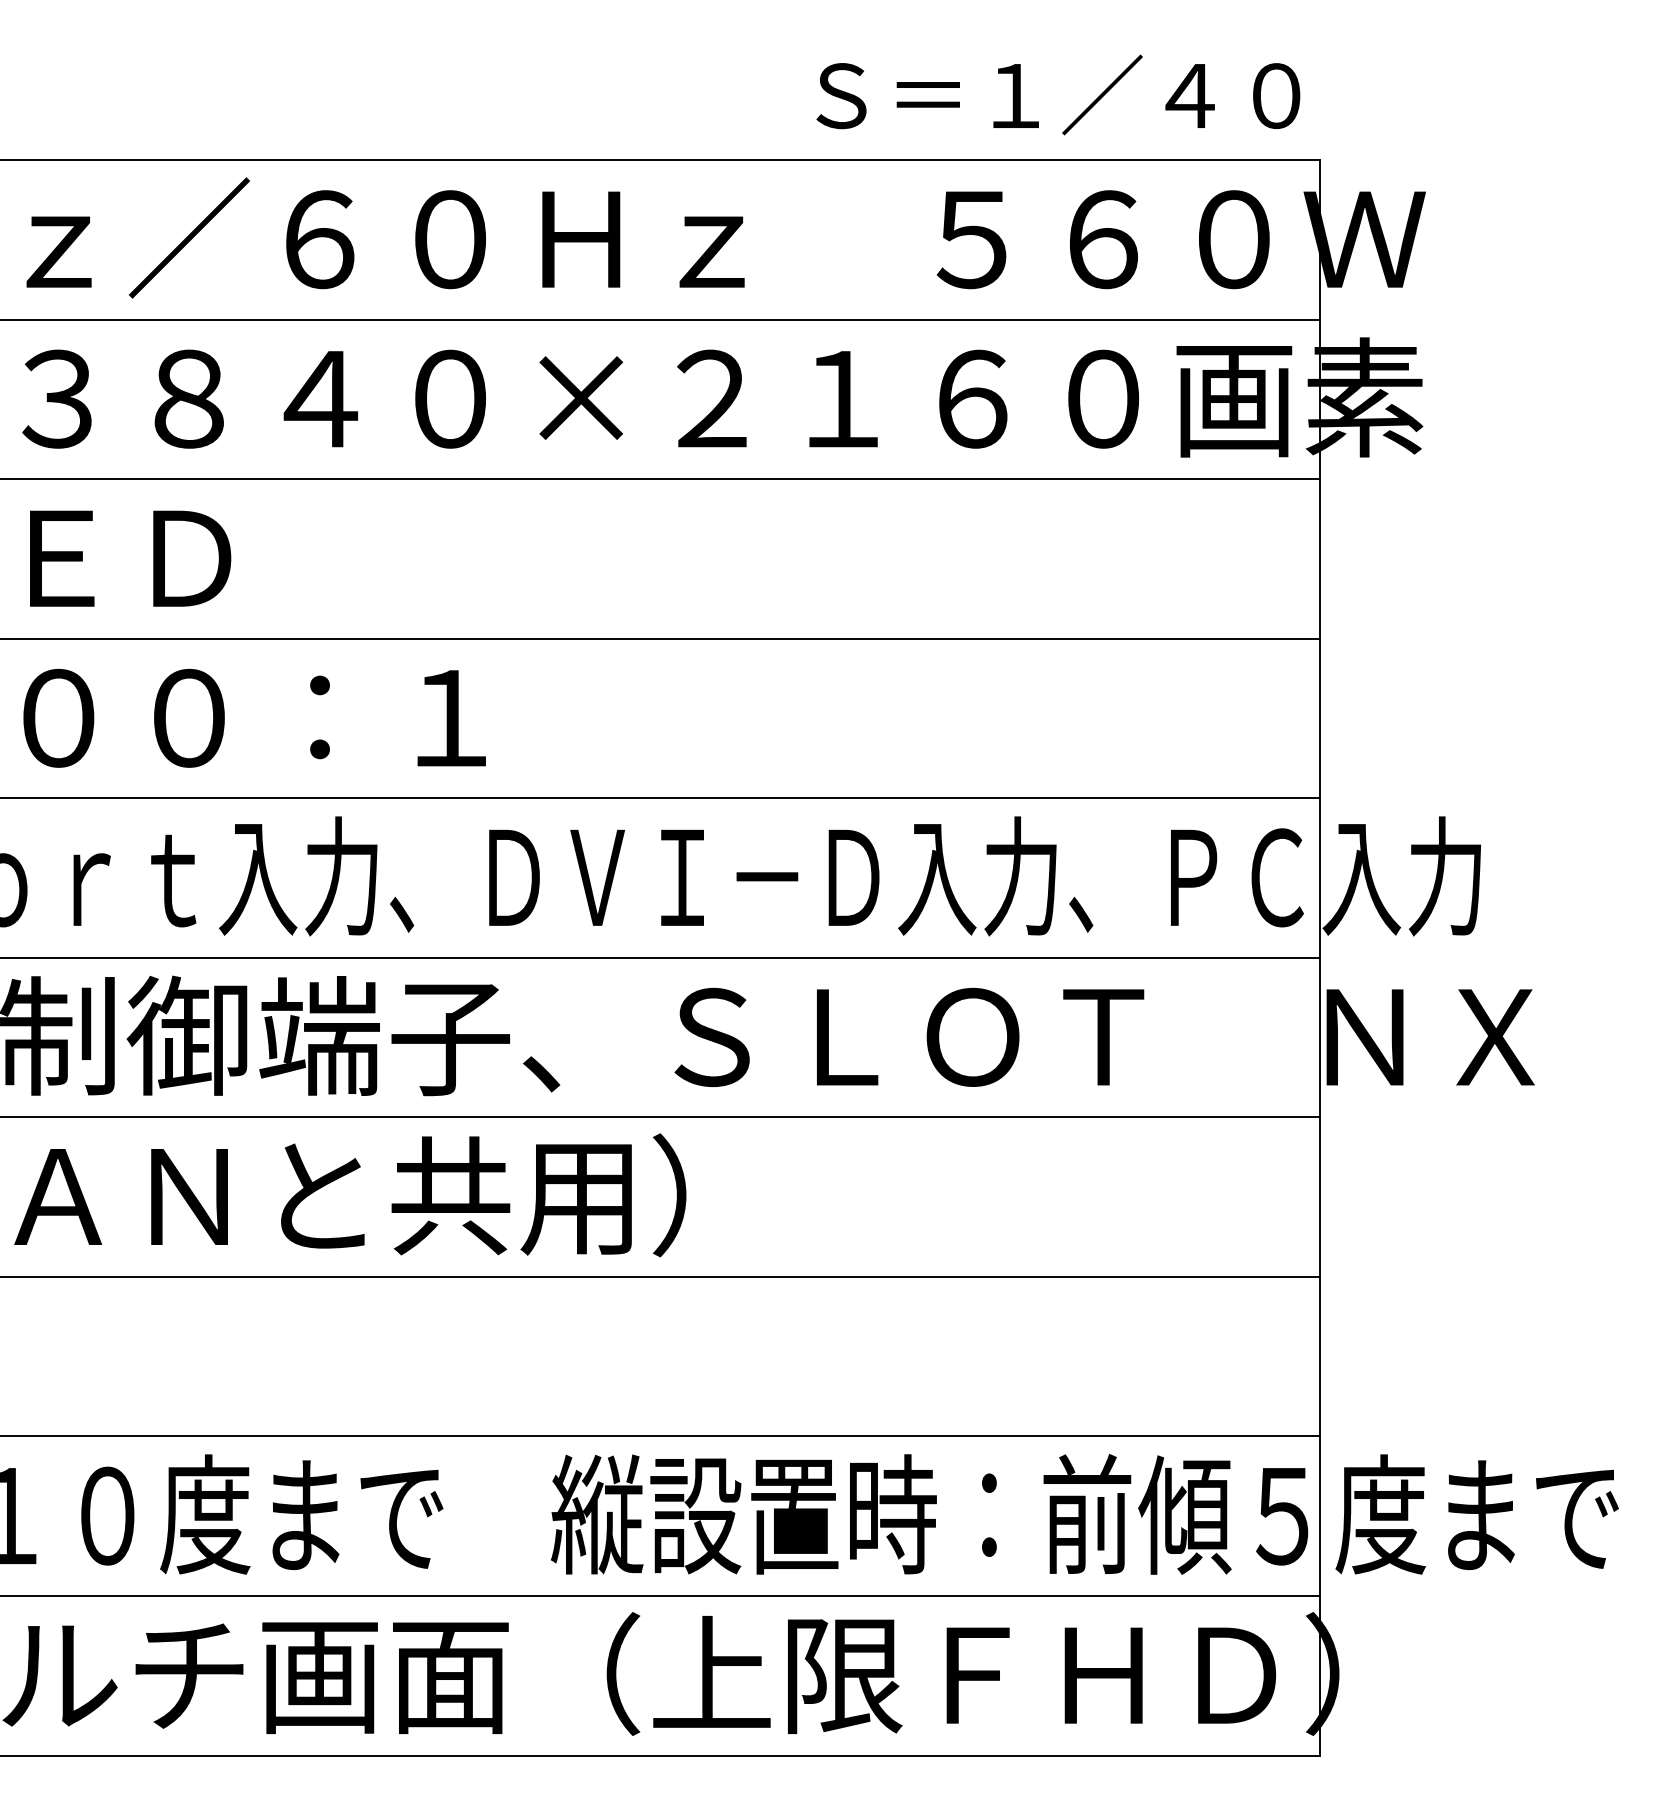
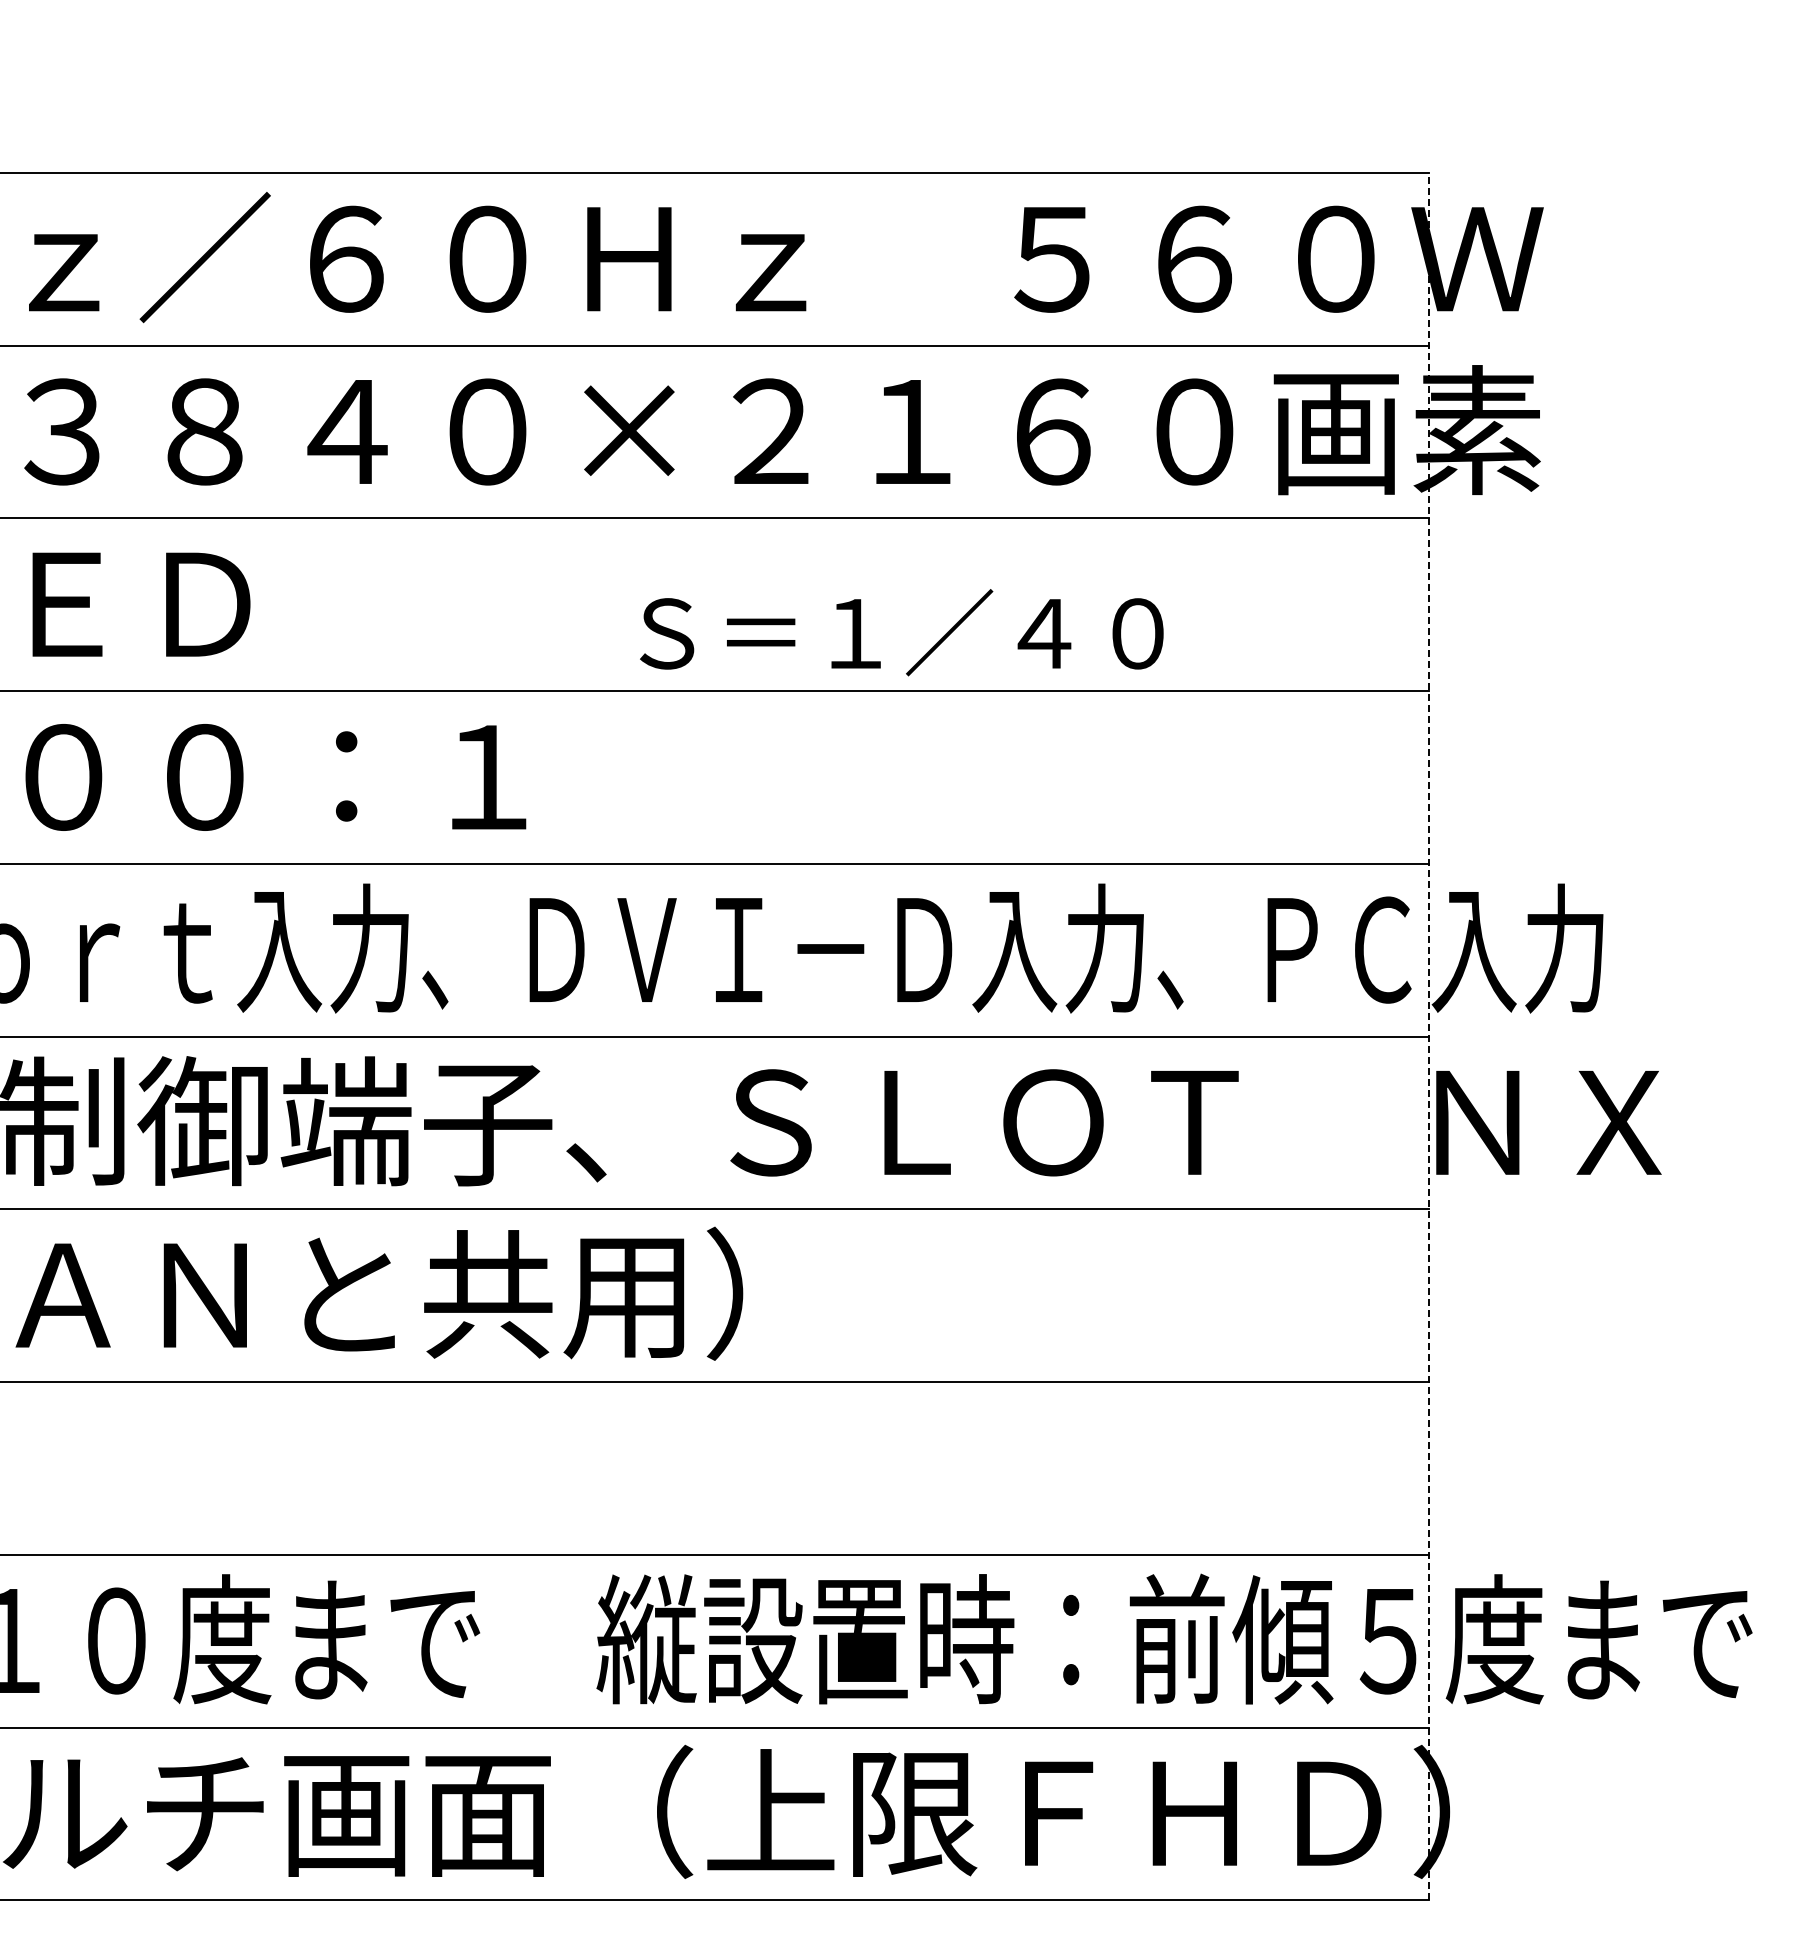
text: (1058, 94) -> (901, 632), moved
line: (1320, 957) -> (1429, 1036), solid -> dashed

